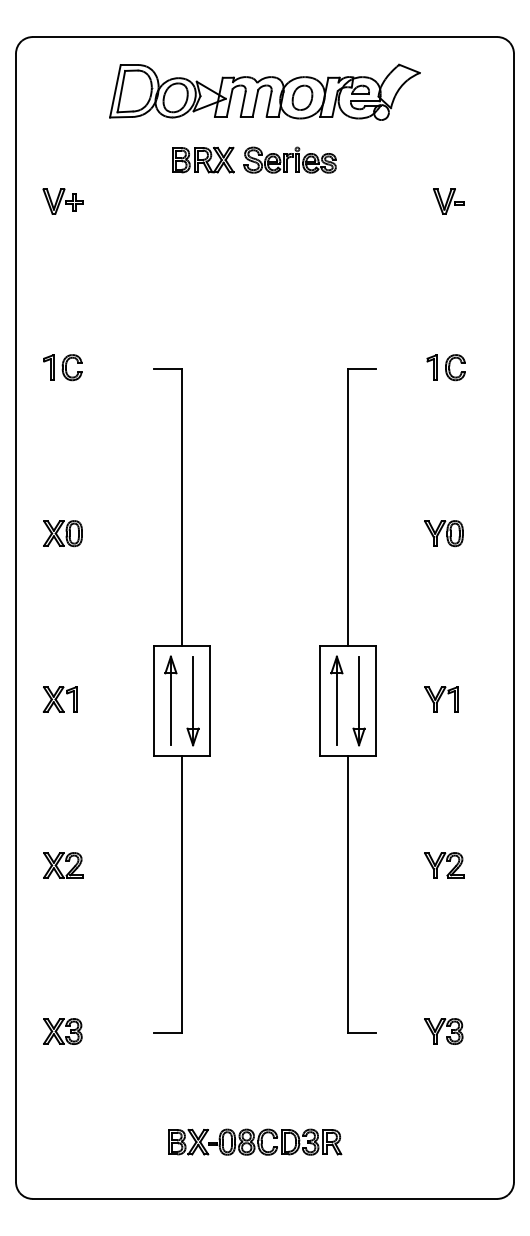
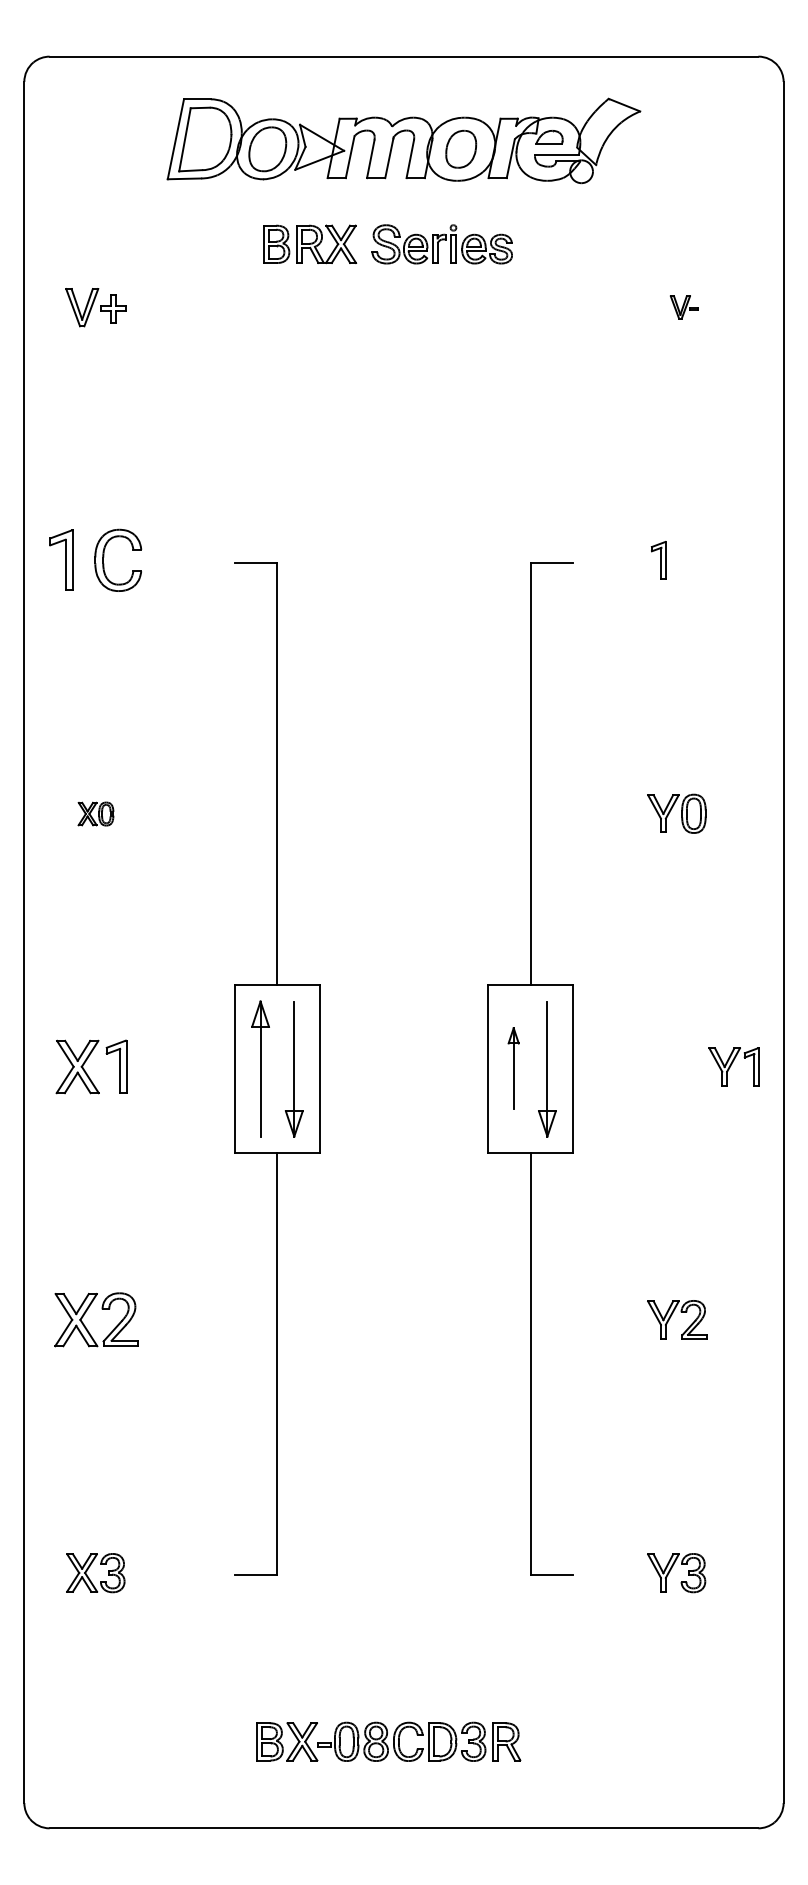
part: (448, 201) -> (683, 307), size x0.6
part: (62, 367) -> (95, 560), size x1.6
part: (455, 367) -> (694, 560), removed
part: (62, 533) -> (95, 813), size x0.6
part: (60, 699) -> (92, 1066), size x1.4
part: (441, 699) -> (734, 1066), moved
part: (336, 700) -> (513, 1068), size x0.6
part: (63, 865) -> (96, 1319), size x1.4

